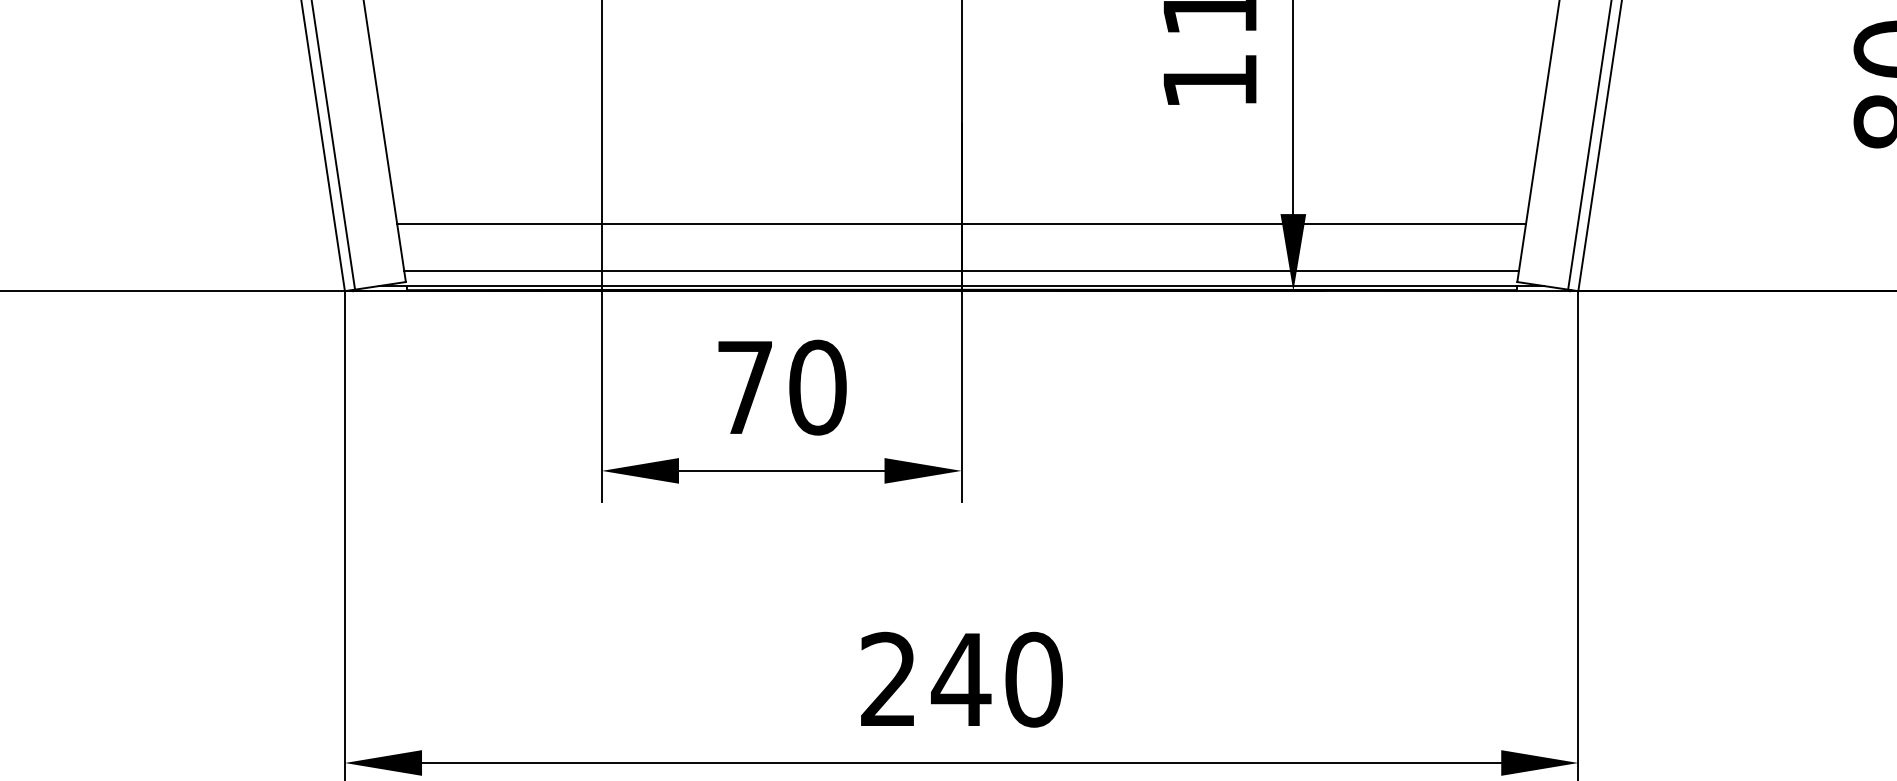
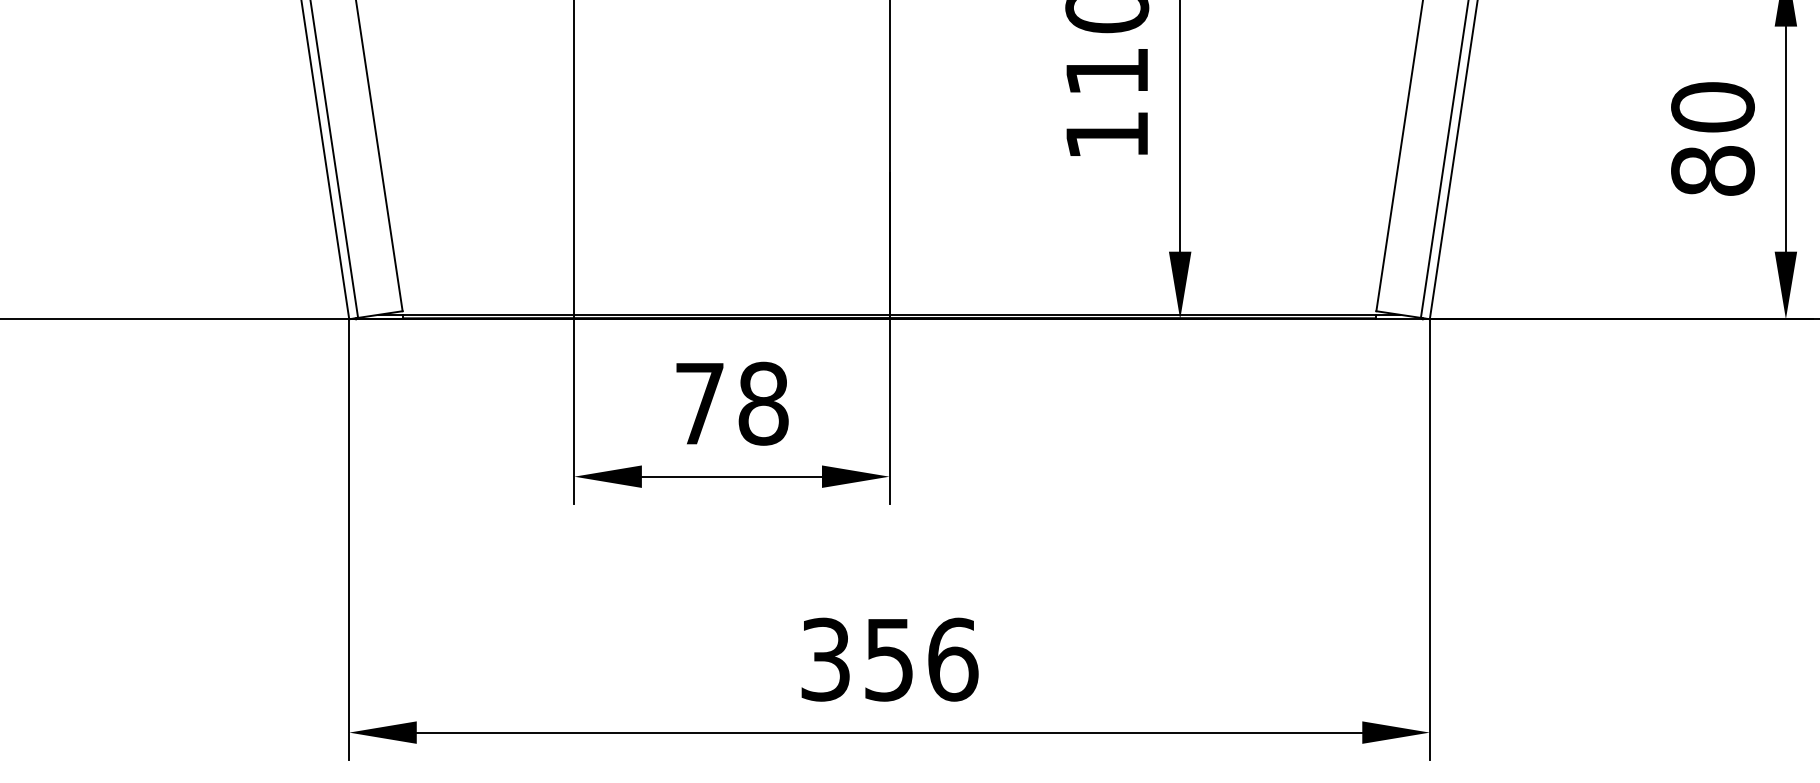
line: (961, 224) -> (889, 260), removed
line: (961, 270) -> (889, 301), removed
text: (817, 387) -> (763, 403), 70 -> 78
text: (961, 679) -> (889, 659), 240 -> 356

